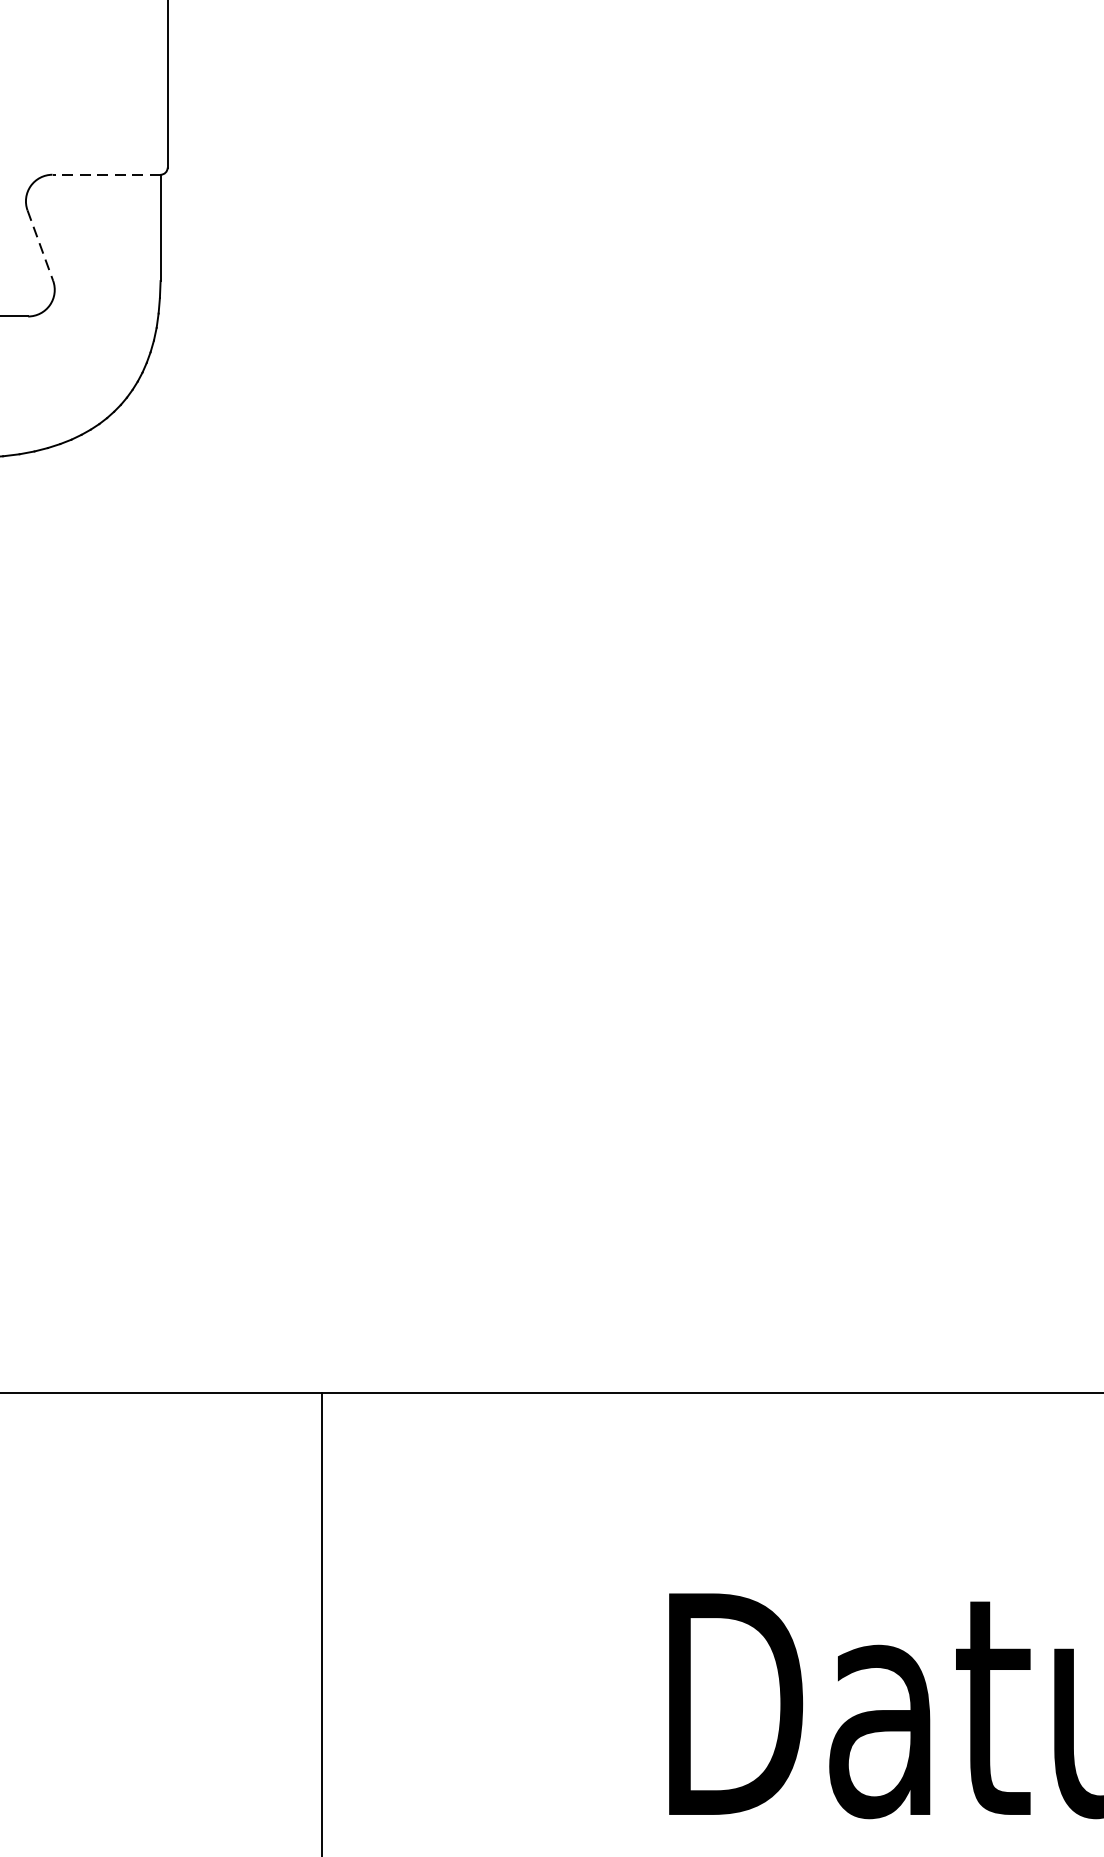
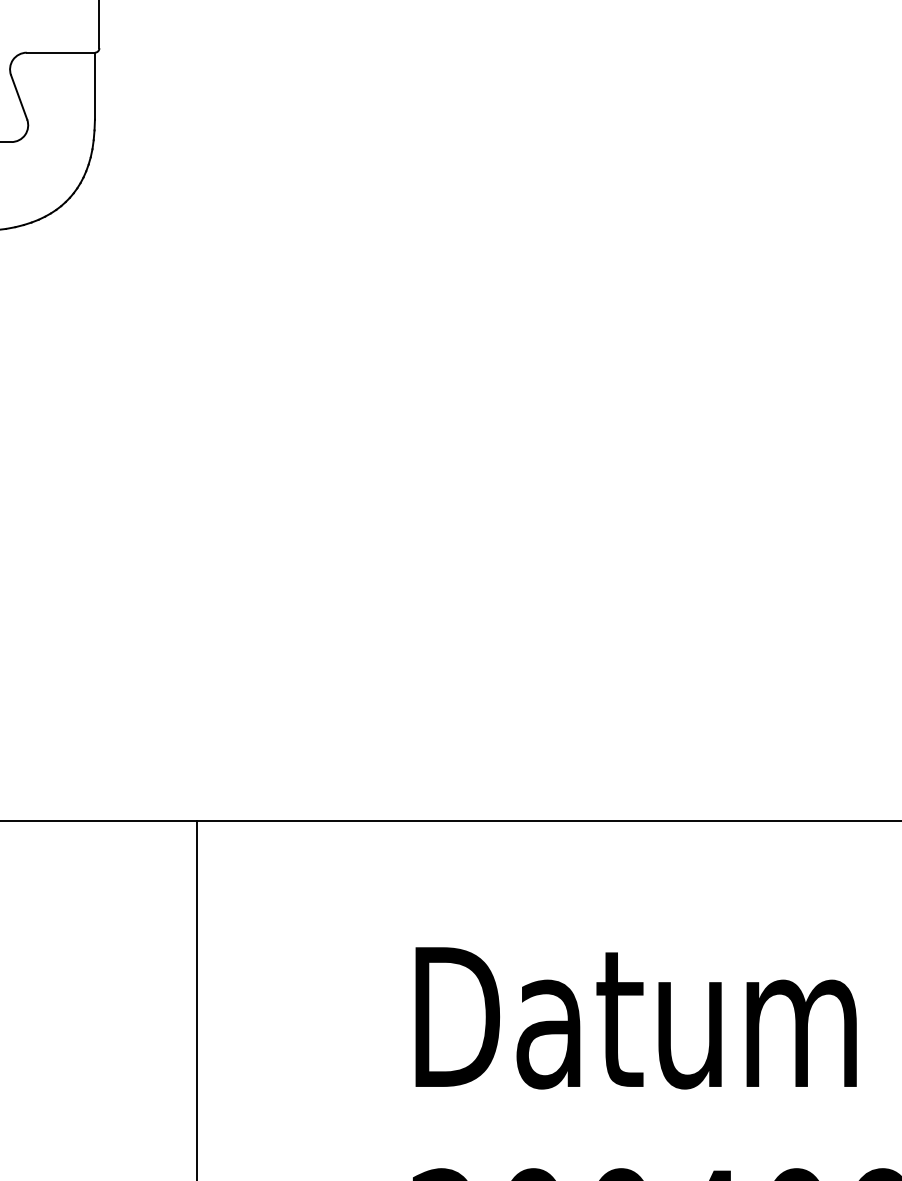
line: (105, 174) -> (60, 52), dashed -> solid
line: (40, 245) -> (19, 97), dashed -> solid

